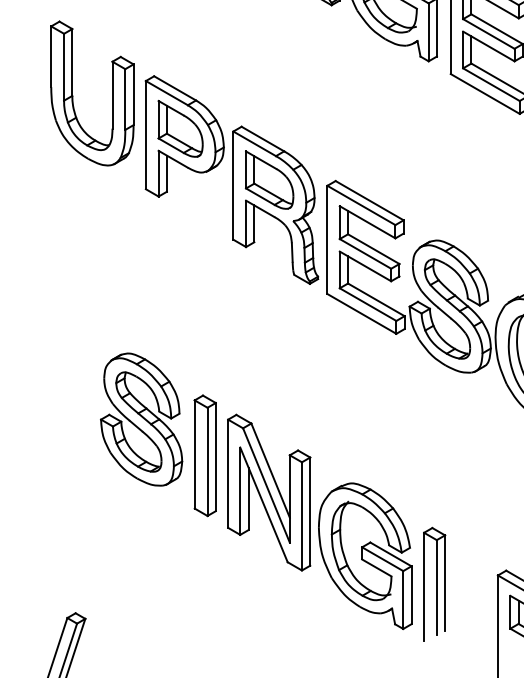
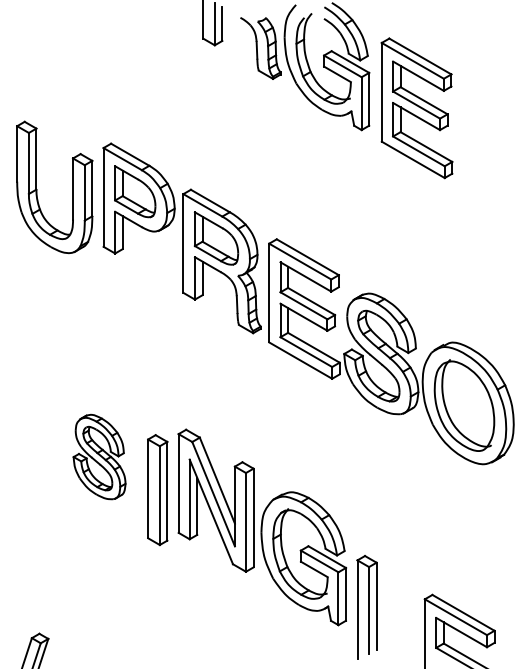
part: (73, 95) -> (37, 189), moved
part: (141, 418) -> (99, 456), size x0.7
part: (320, 521) -> (262, 527), moved

